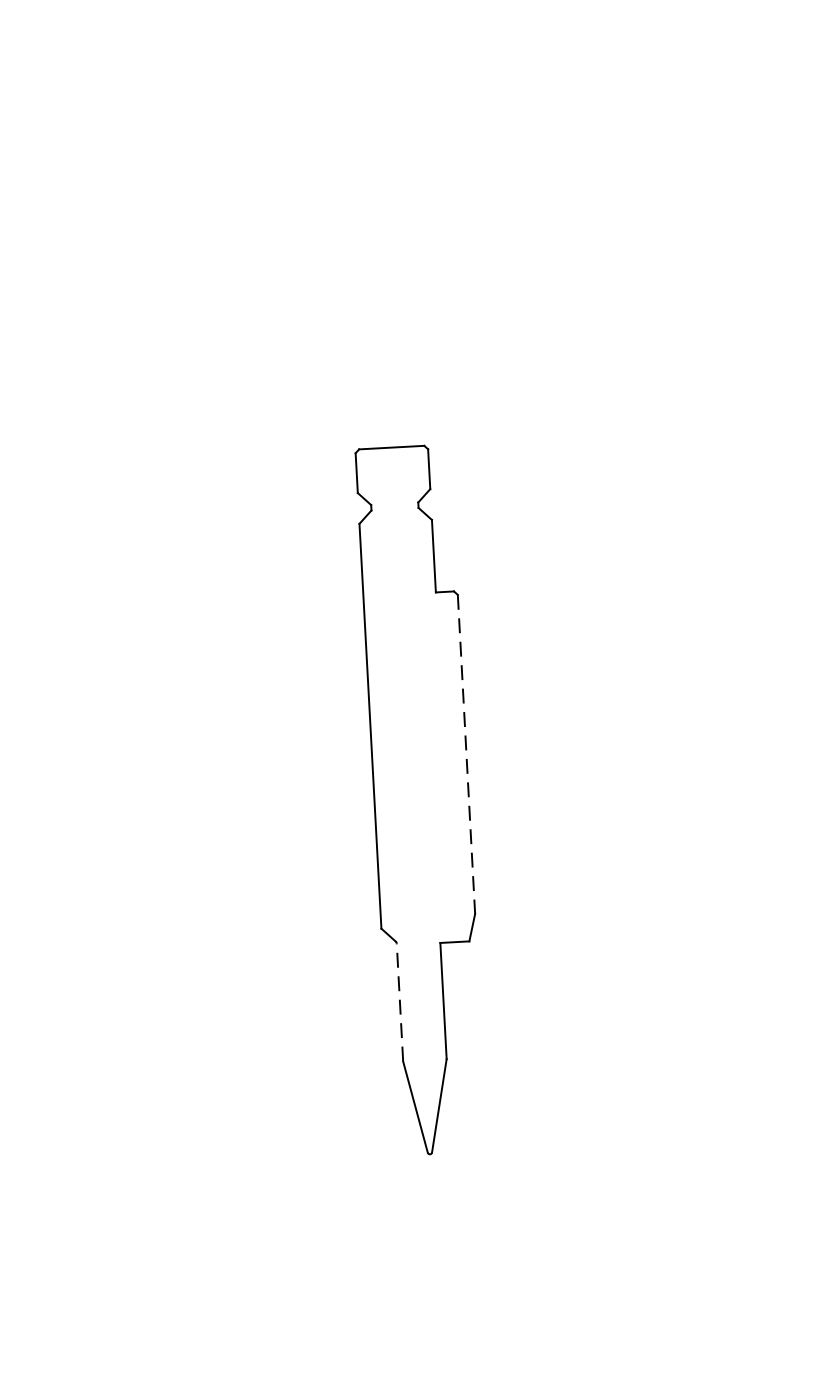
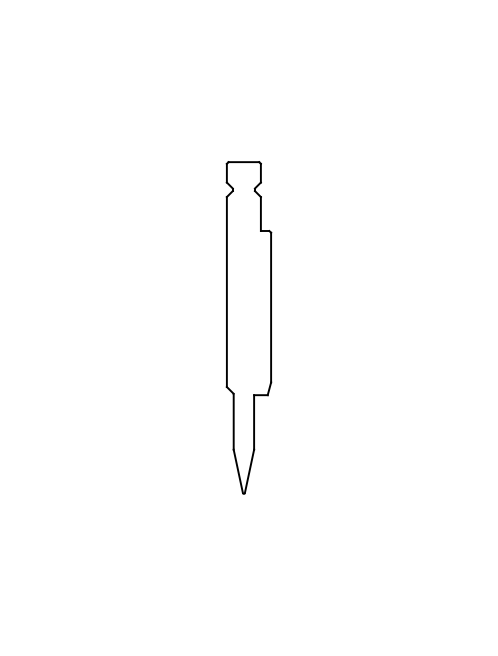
line: (467, 754) -> (271, 307), dashed -> solid
line: (399, 1003) -> (233, 422), dashed -> solid

